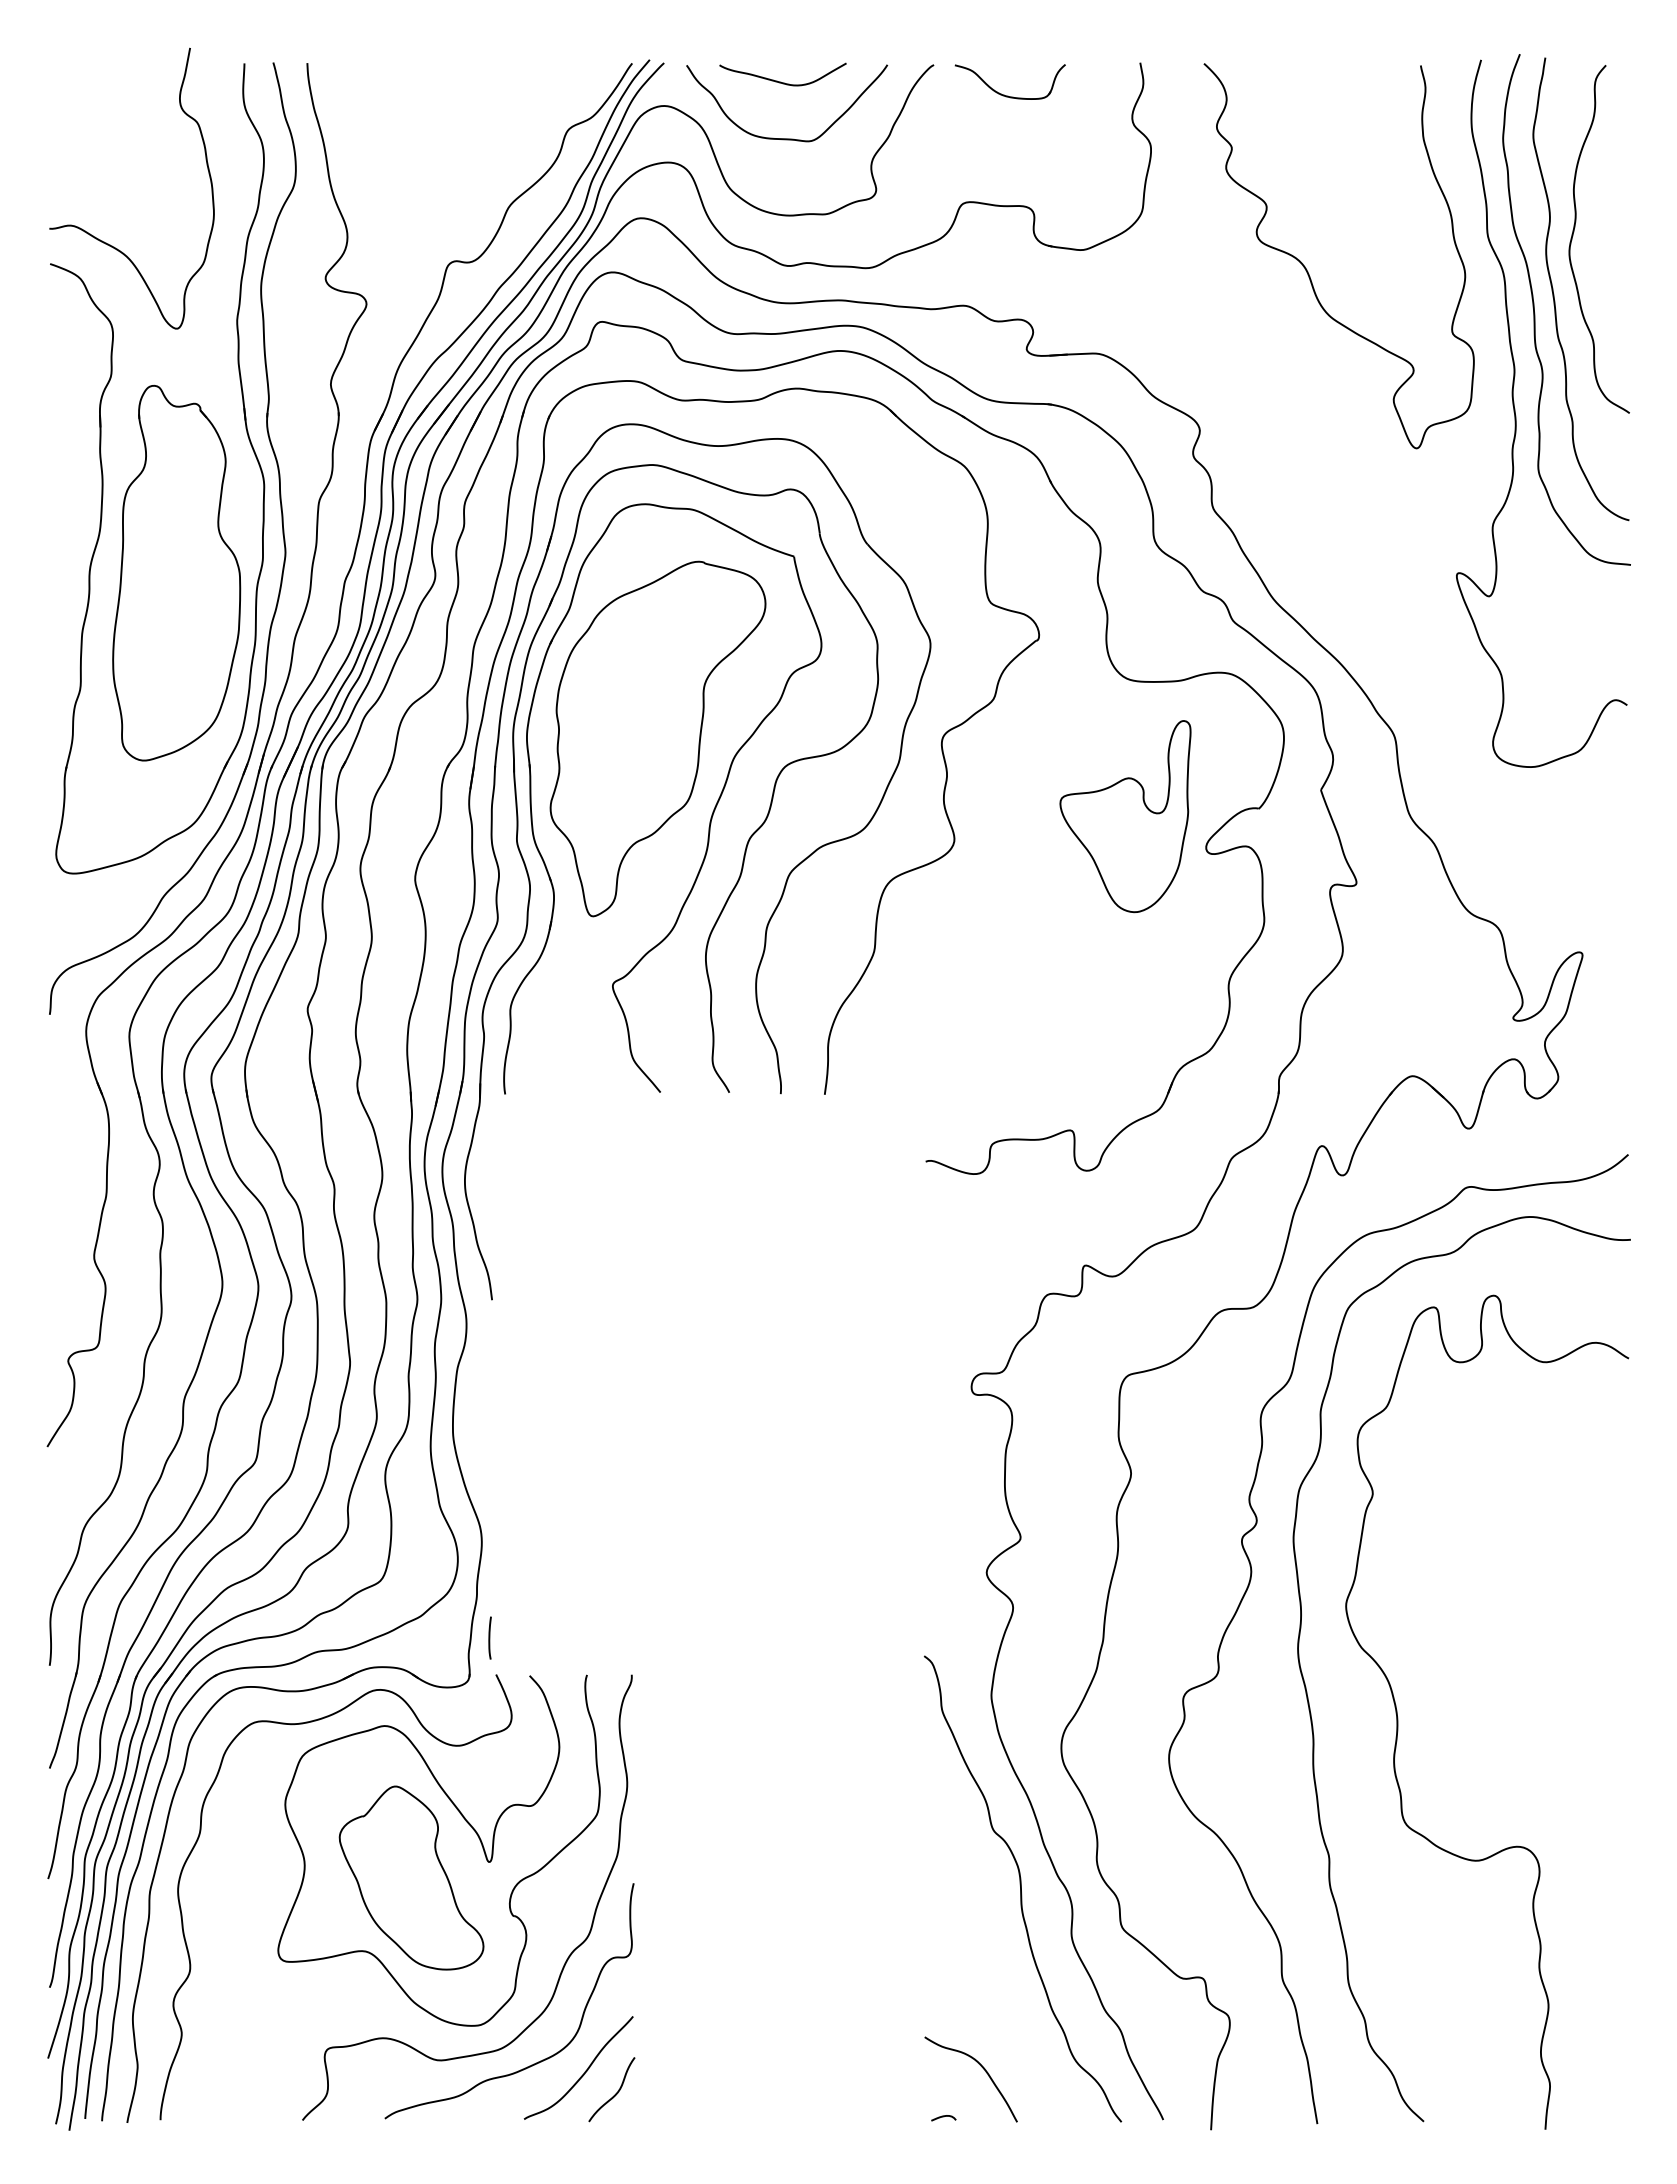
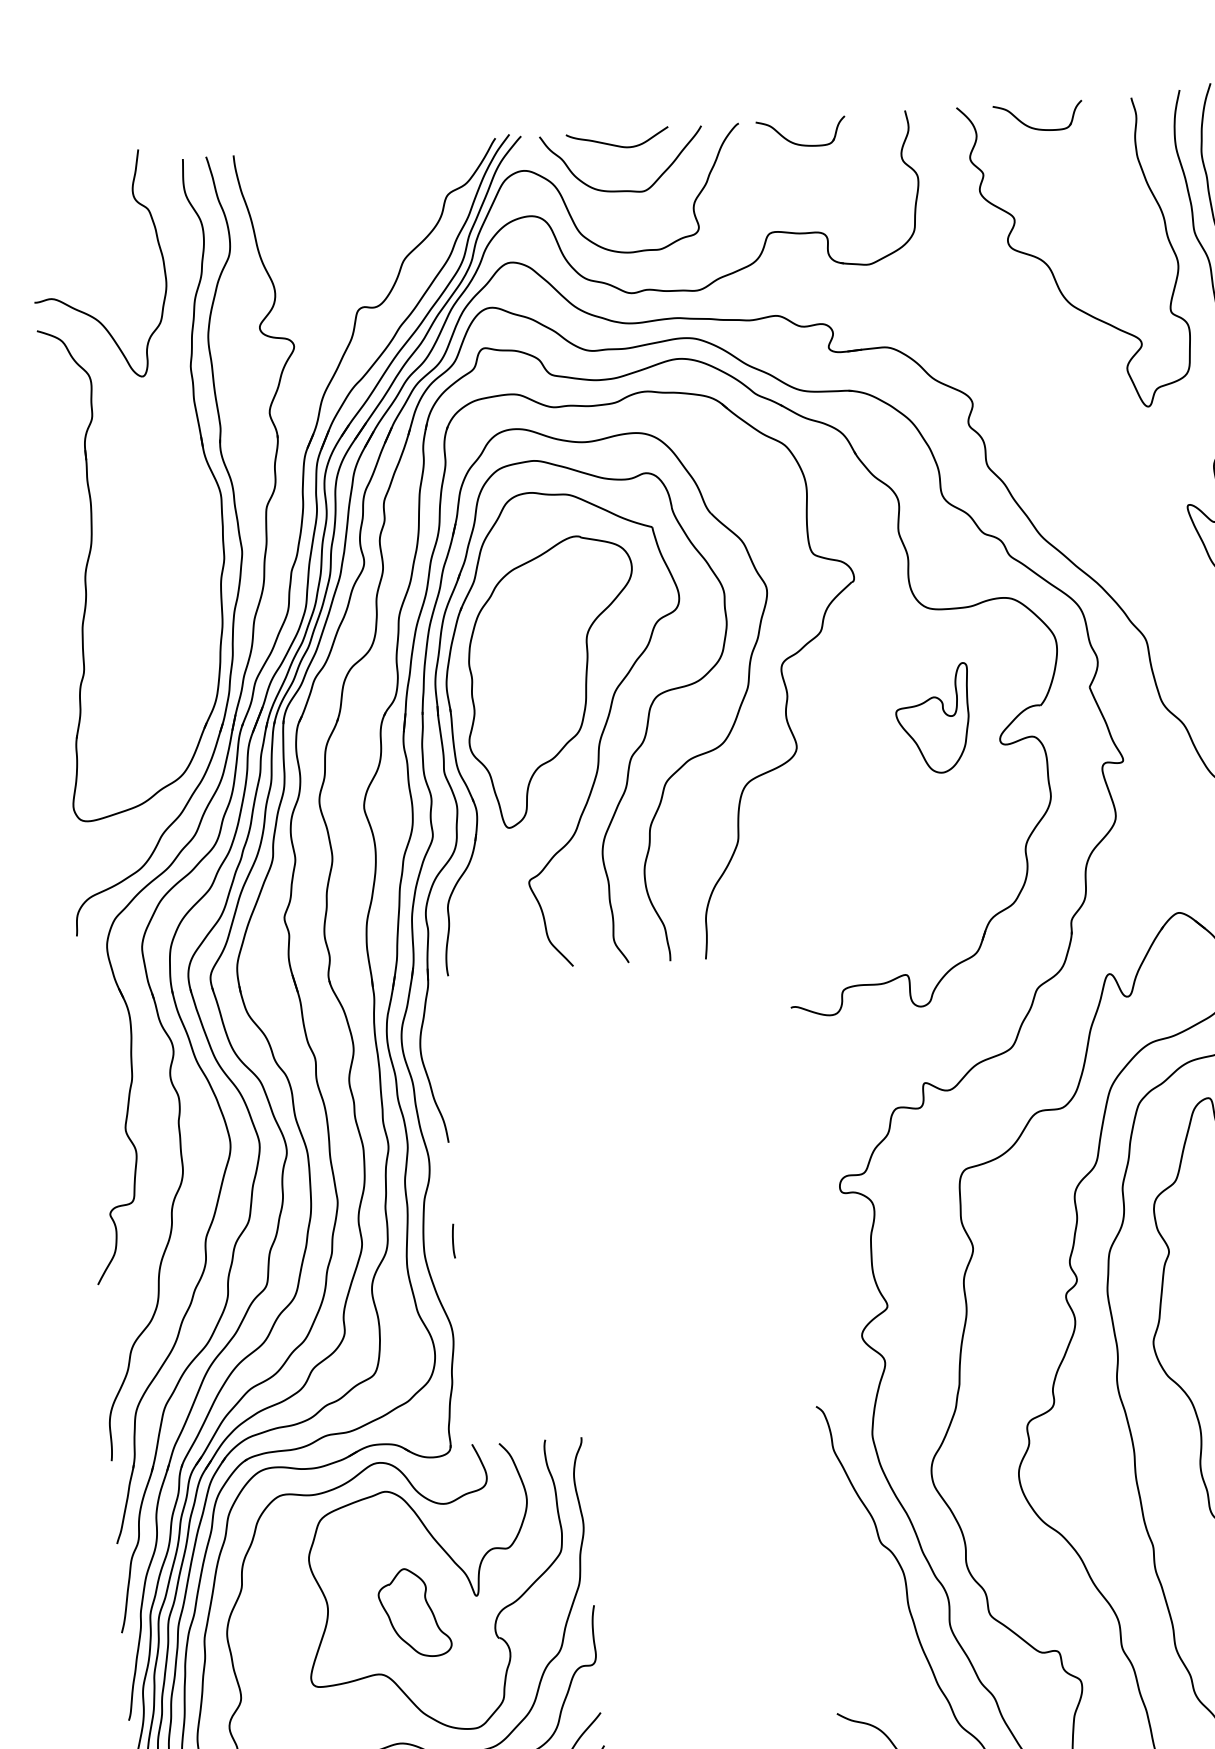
part: (1298, 94) -> (1034, 127), added
part: (176, 572) -> (155, 573), removed
part: (1125, 816) -> (933, 718), size x0.7
line: (489, 1637) -> (453, 1240), moved
part: (411, 1877) -> (414, 1612), size x0.6

